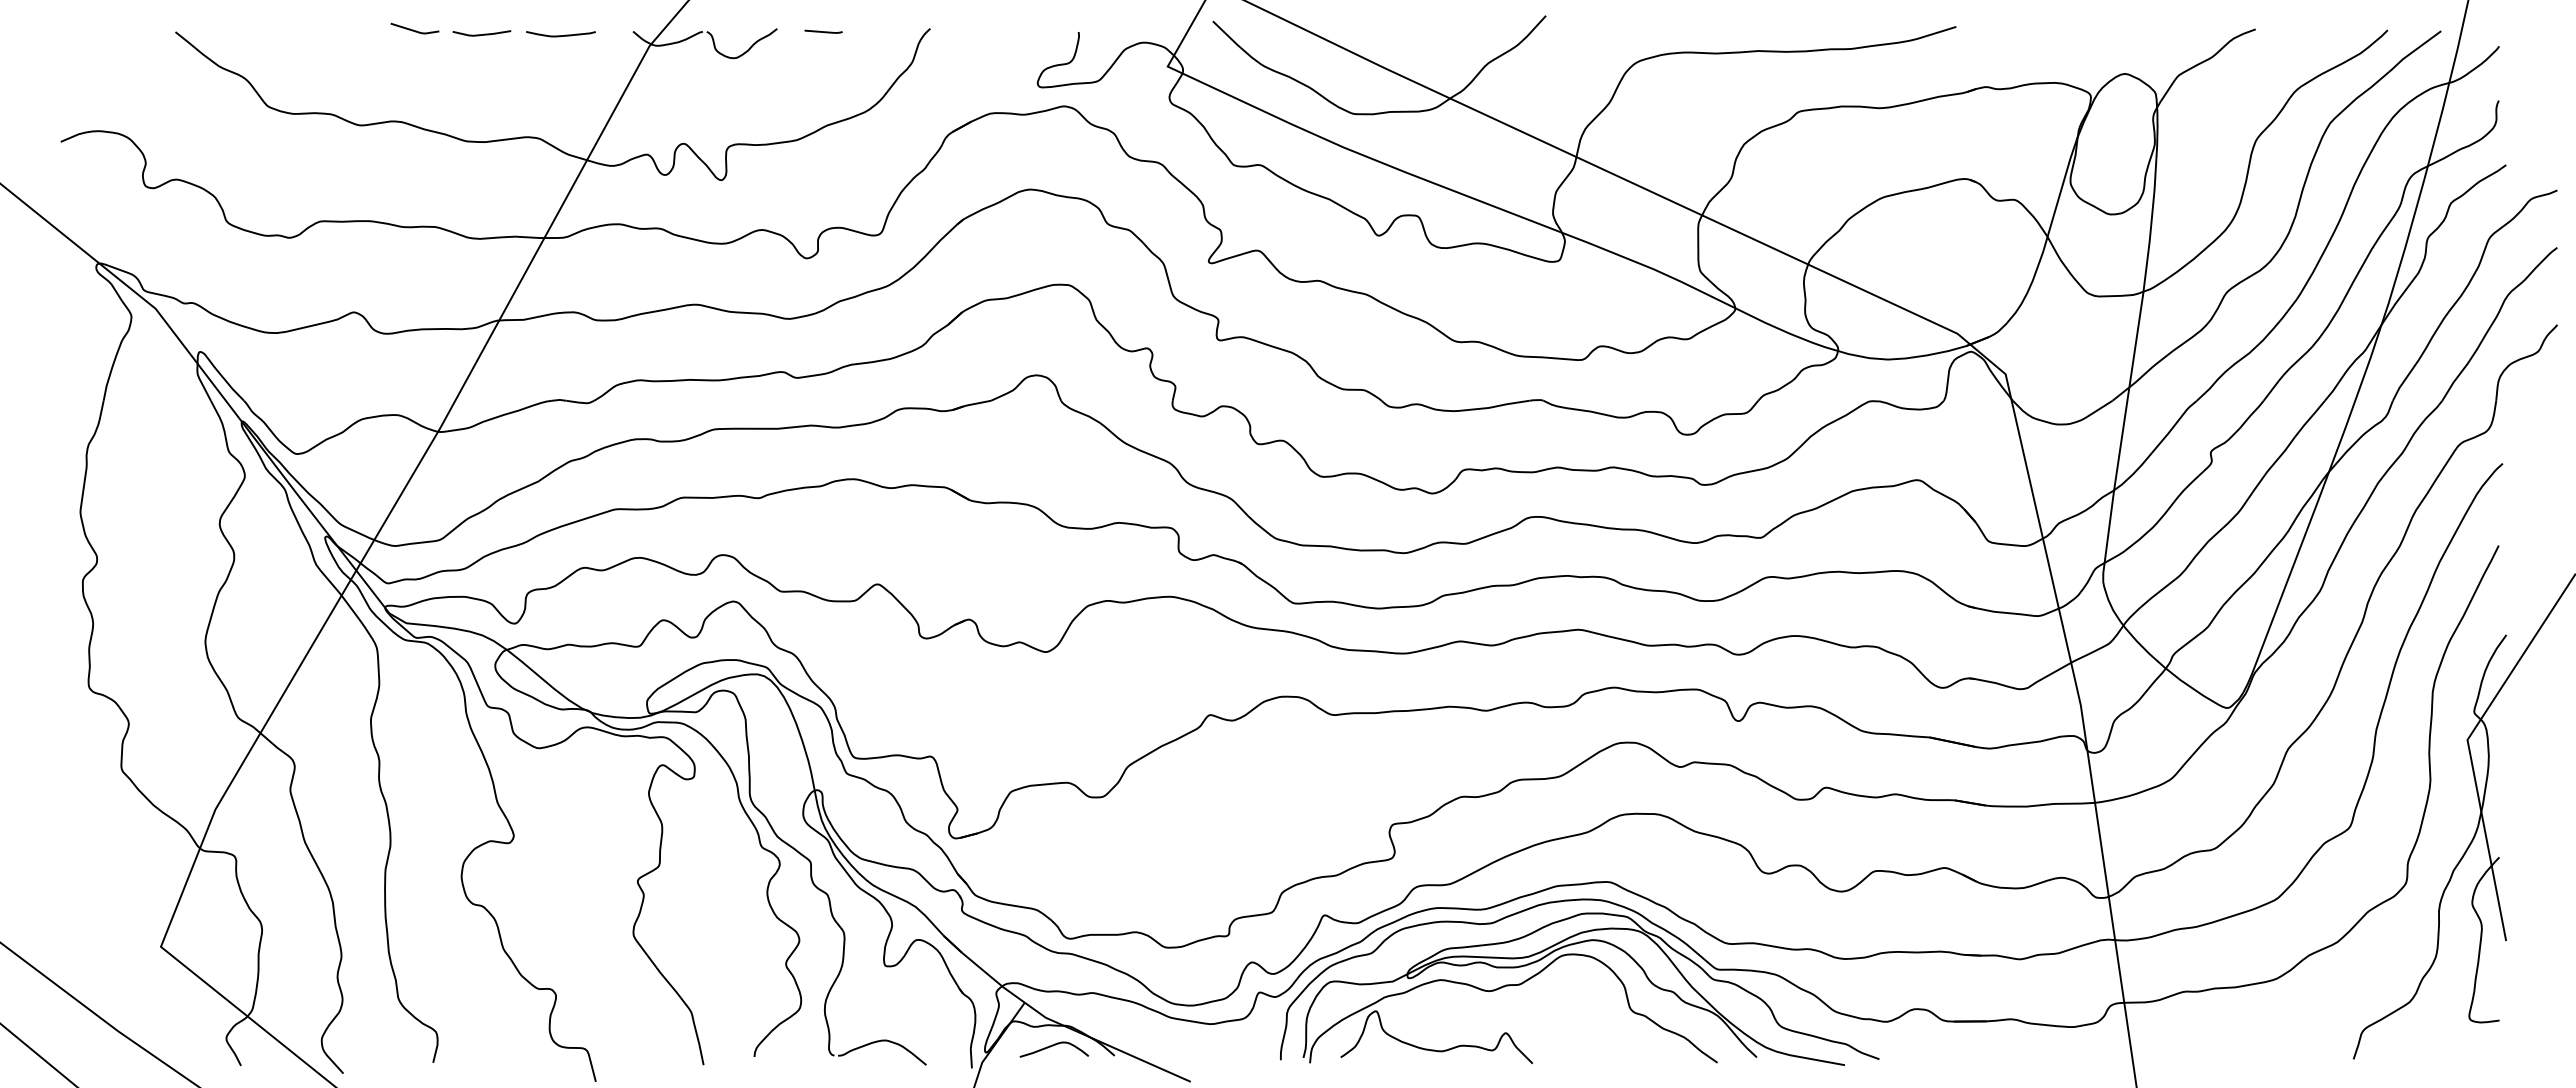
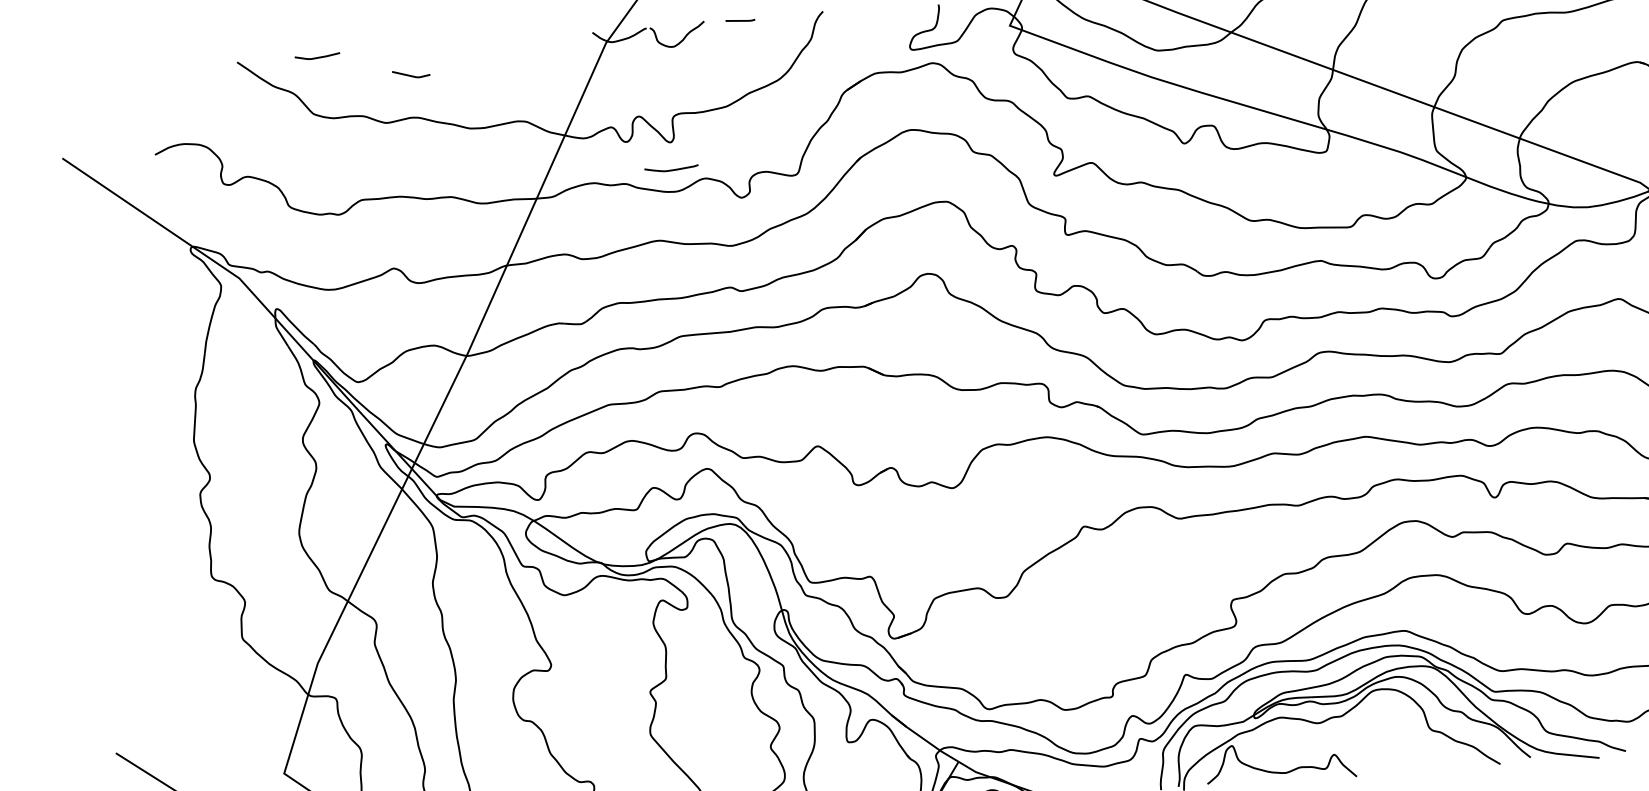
line: (413, 29) -> (410, 74), moved
line: (481, 34) -> (317, 57), moved
curve: (560, 35) -> (671, 169), moved

